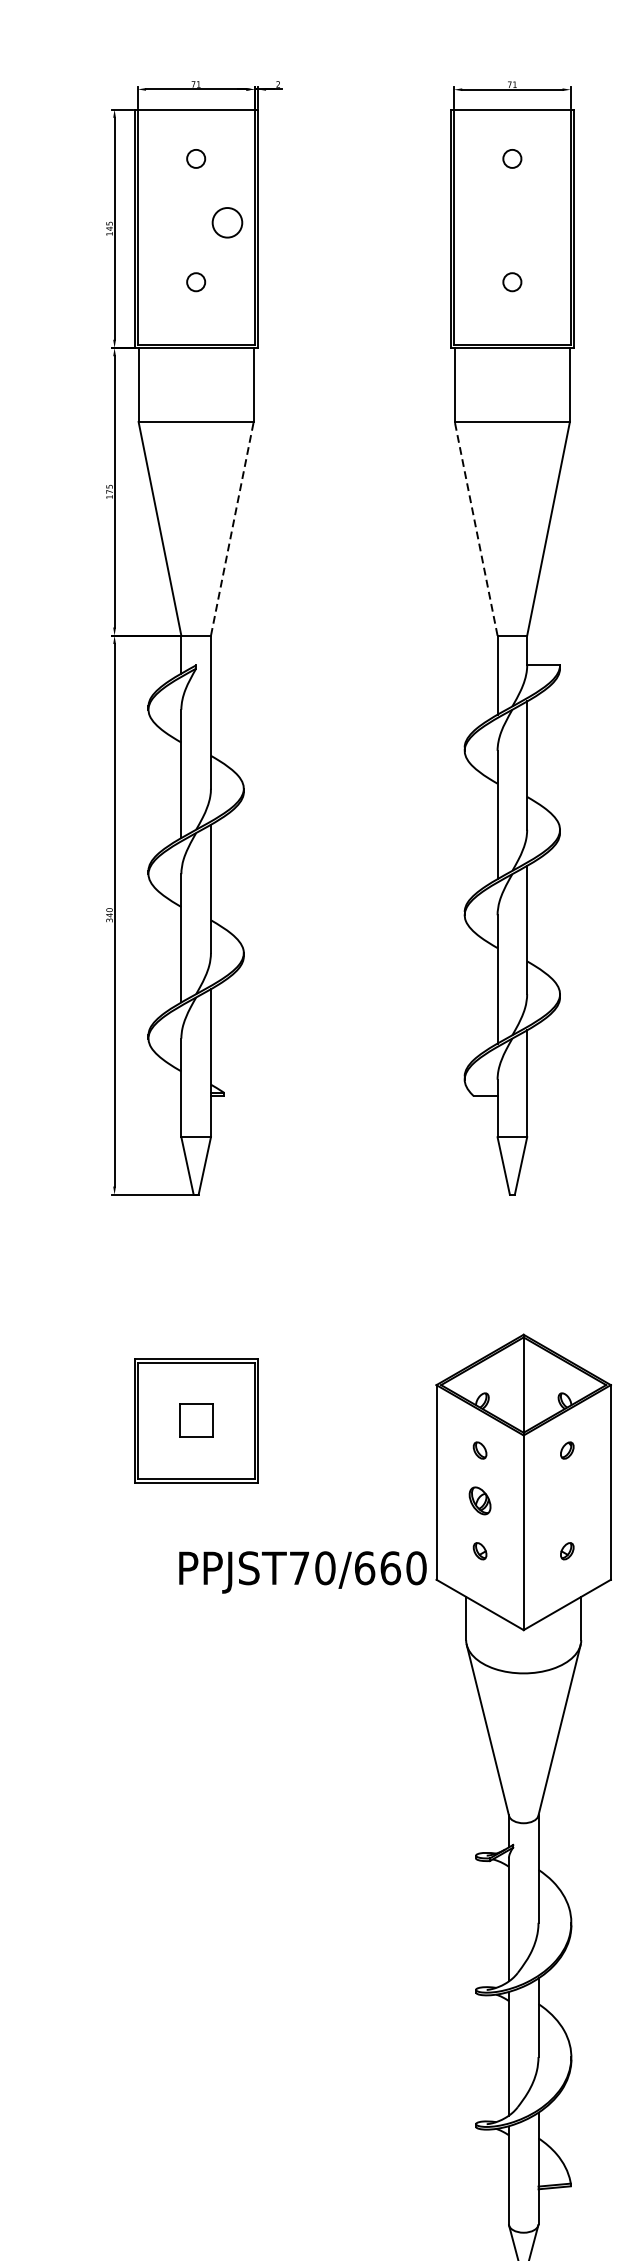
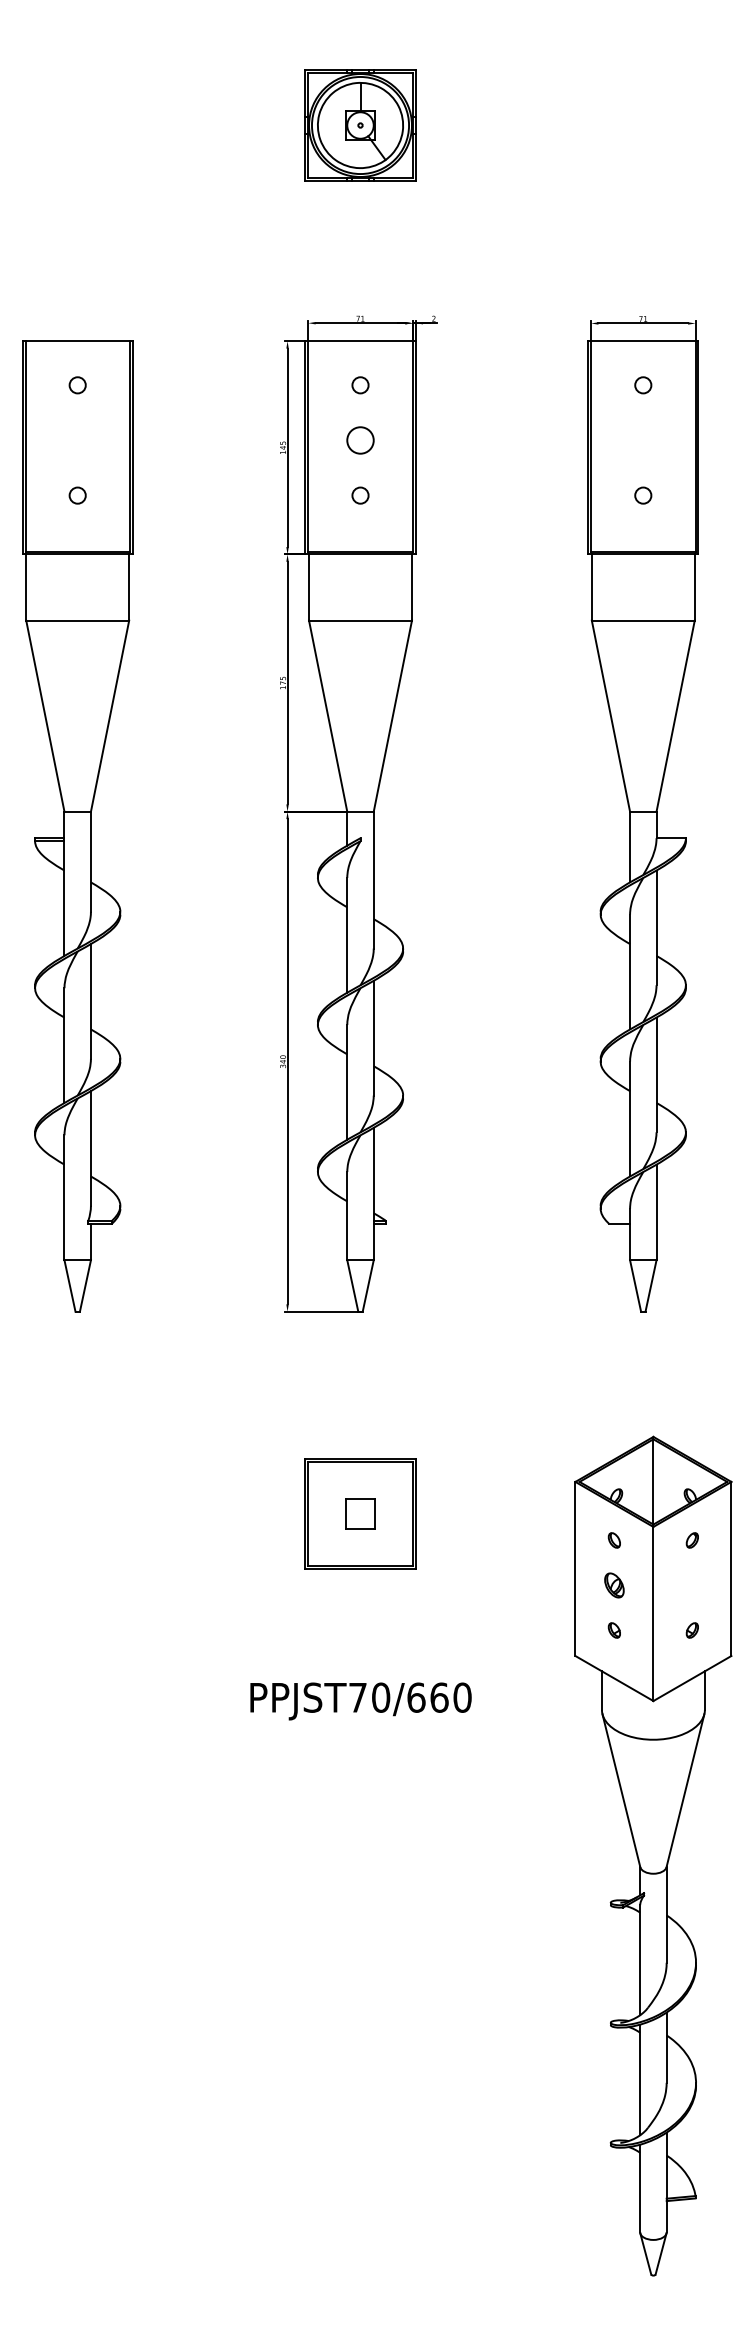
circle: (227, 222) -> (360, 440), moved
line: (231, 528) -> (392, 715), dashed -> solid
line: (475, 528) -> (610, 715), dashed -> solid
text: (302, 1572) -> (360, 1701), moved

